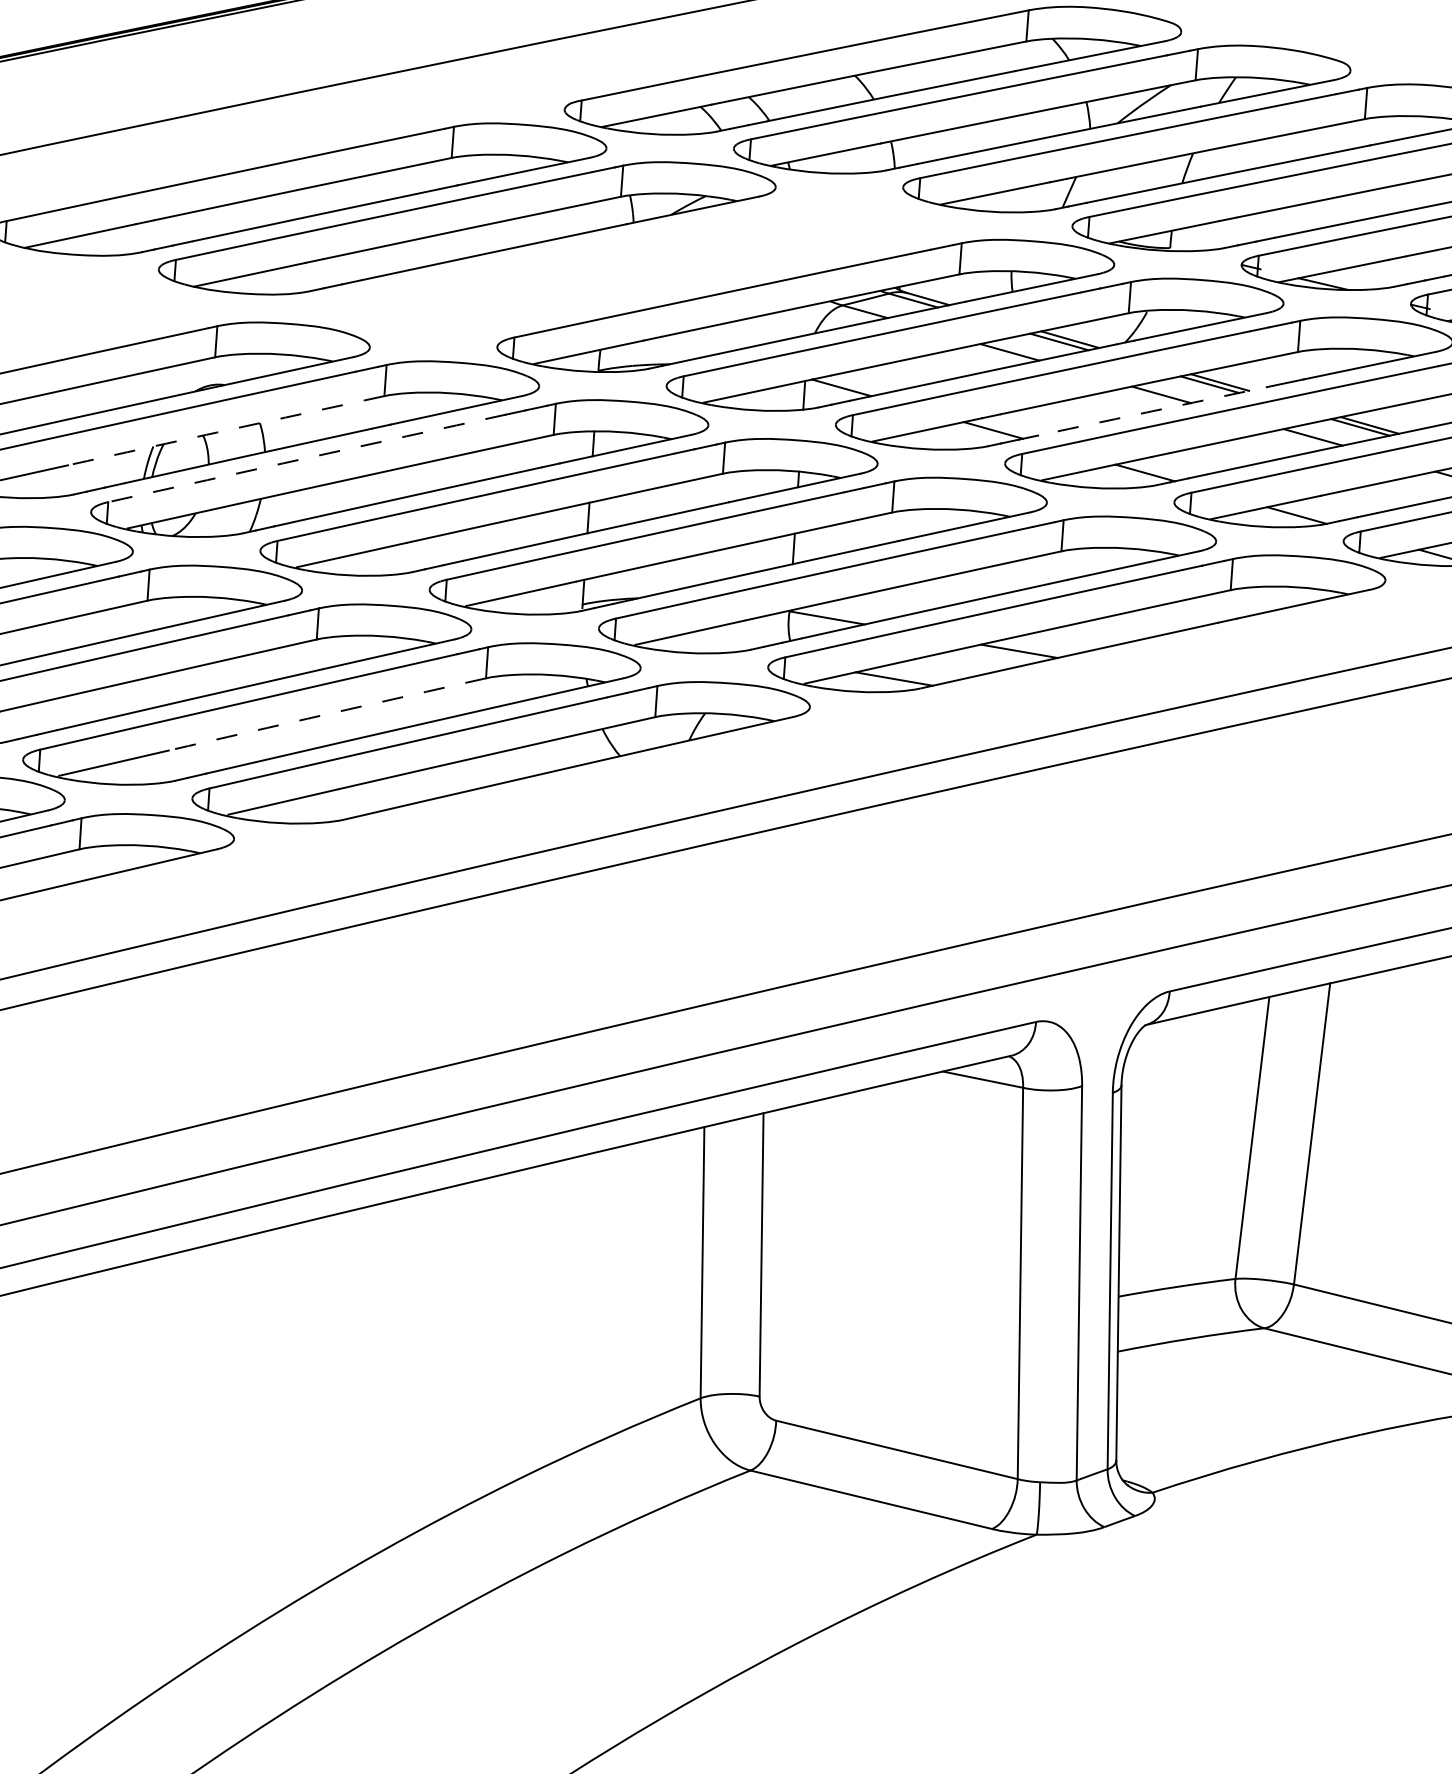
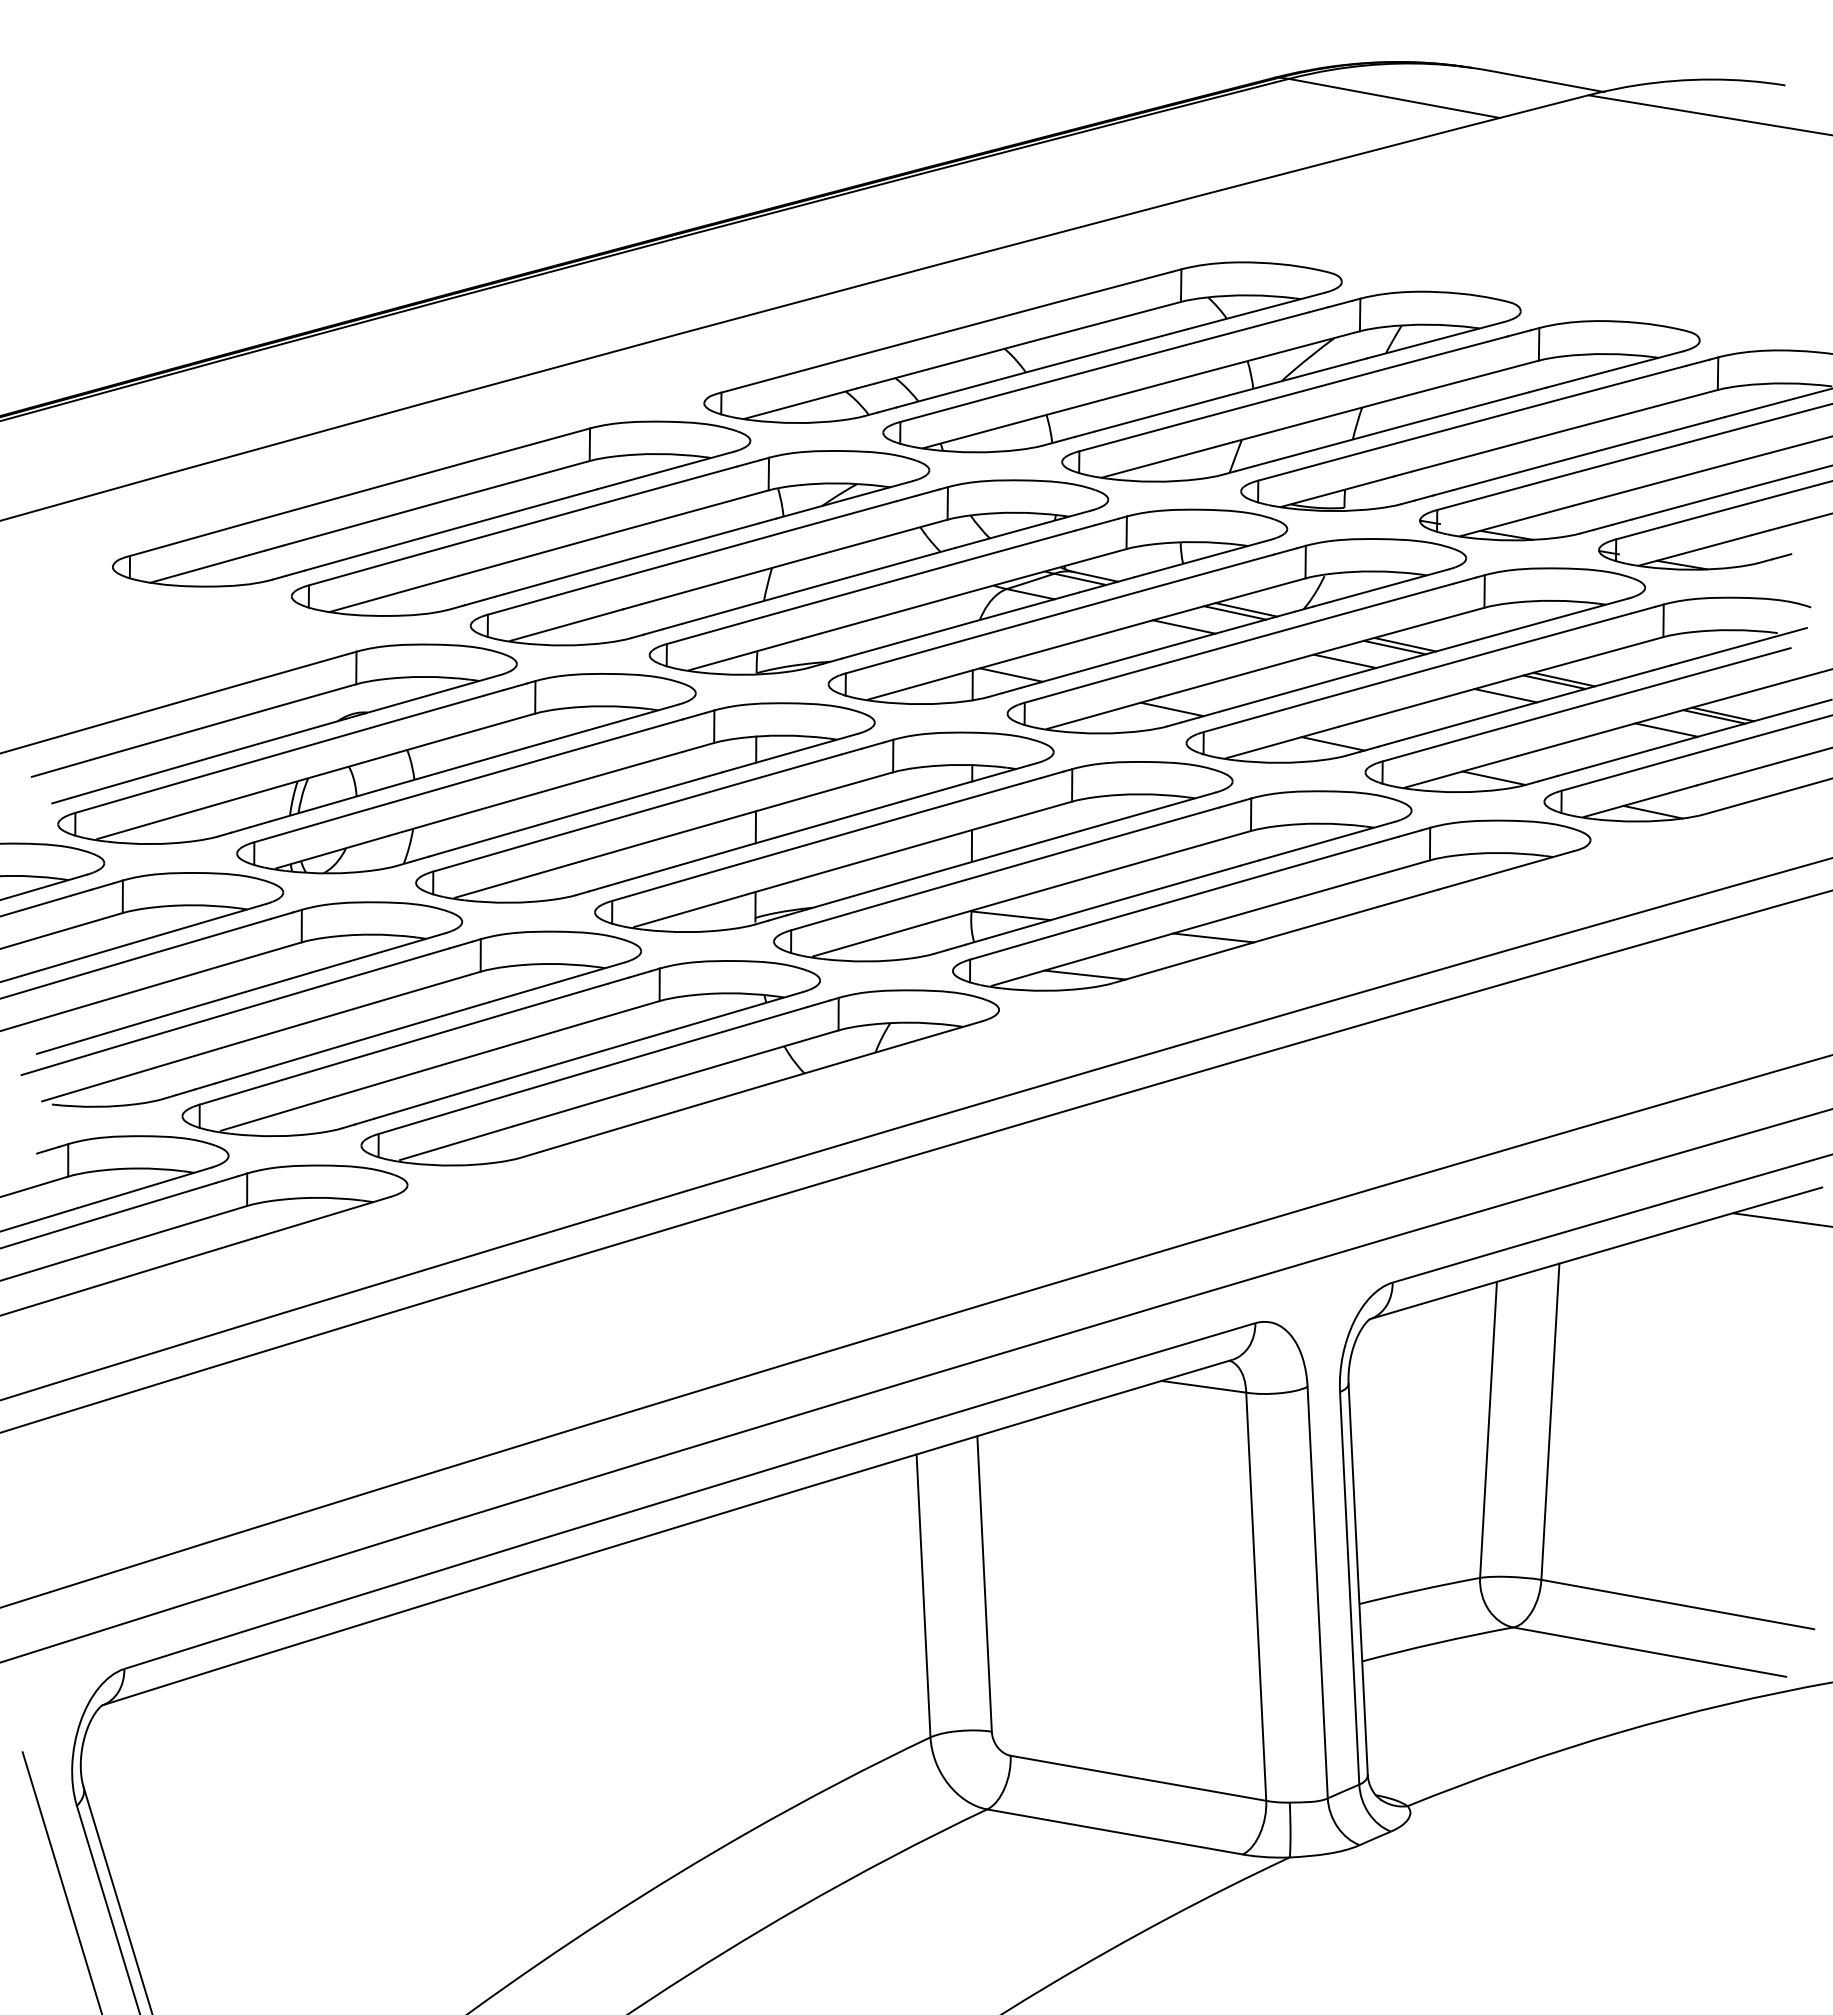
part: (636, 266) -> (789, 562), added
arc: (1162, 409) -> (1346, 676), dashed -> solid
arc: (226, 430) -> (372, 759), dashed -> solid
arc: (306, 458) -> (458, 783), dashed -> solid
arc: (327, 713) -> (496, 1048), dashed -> solid

